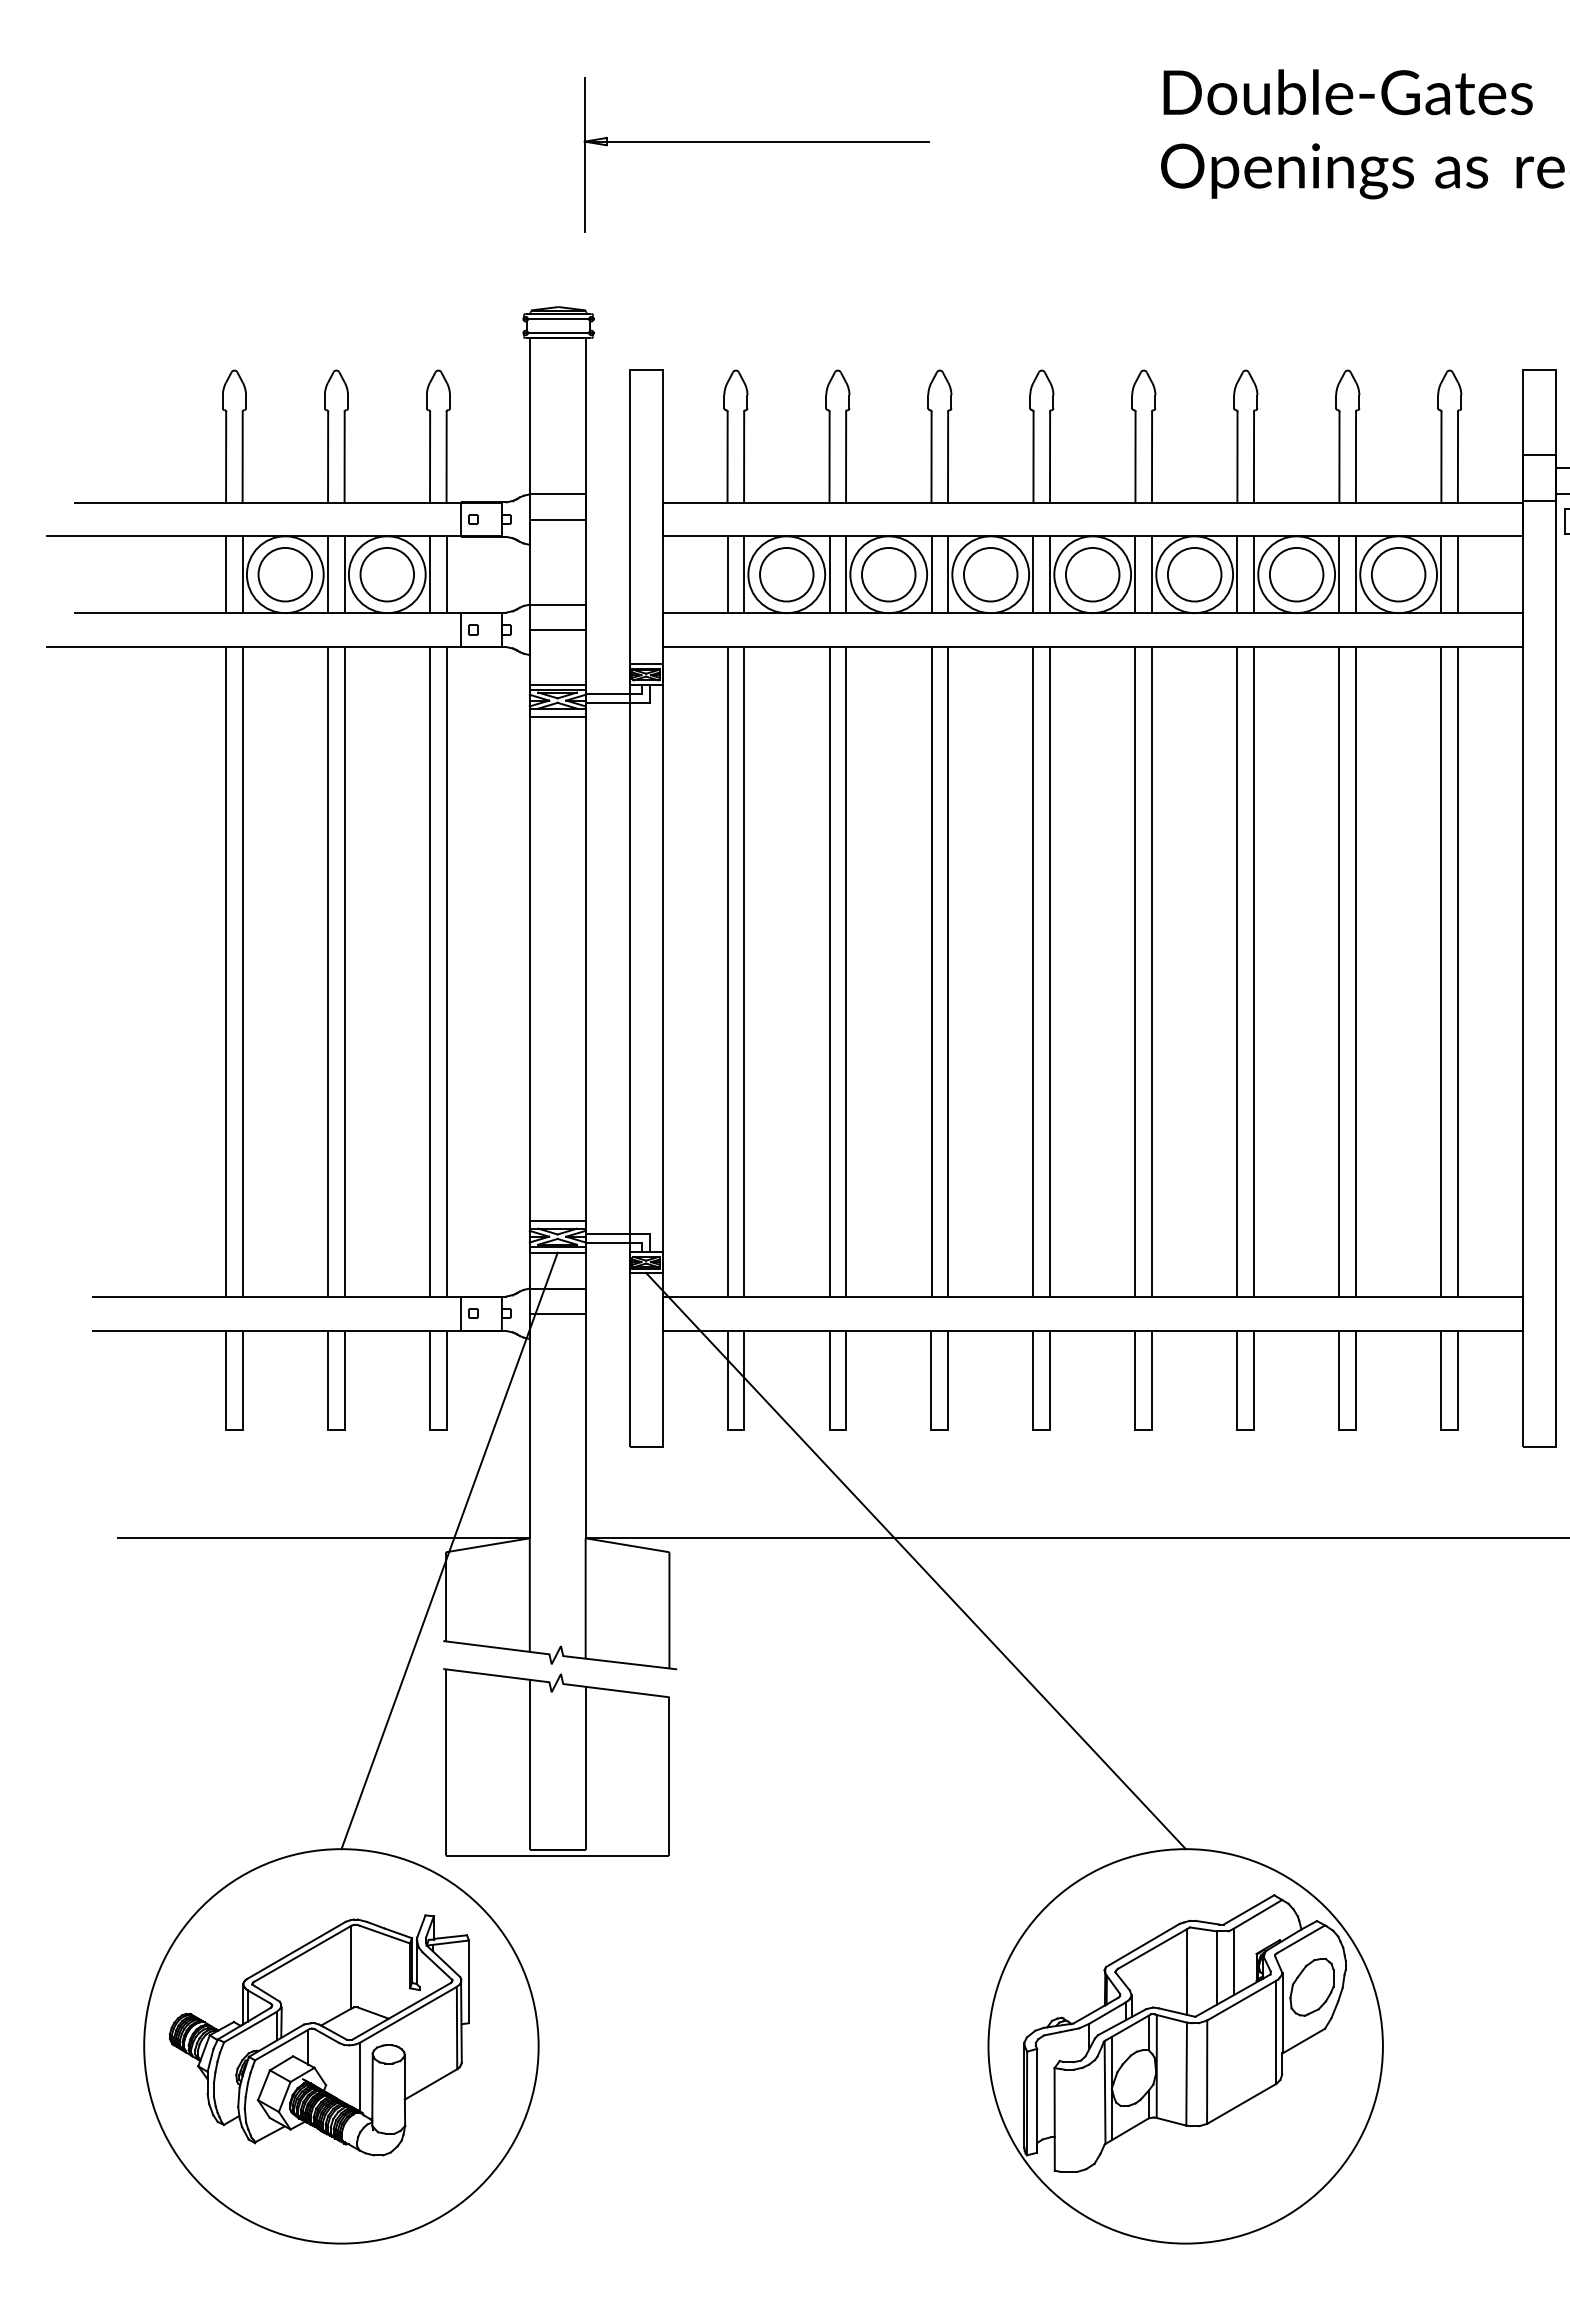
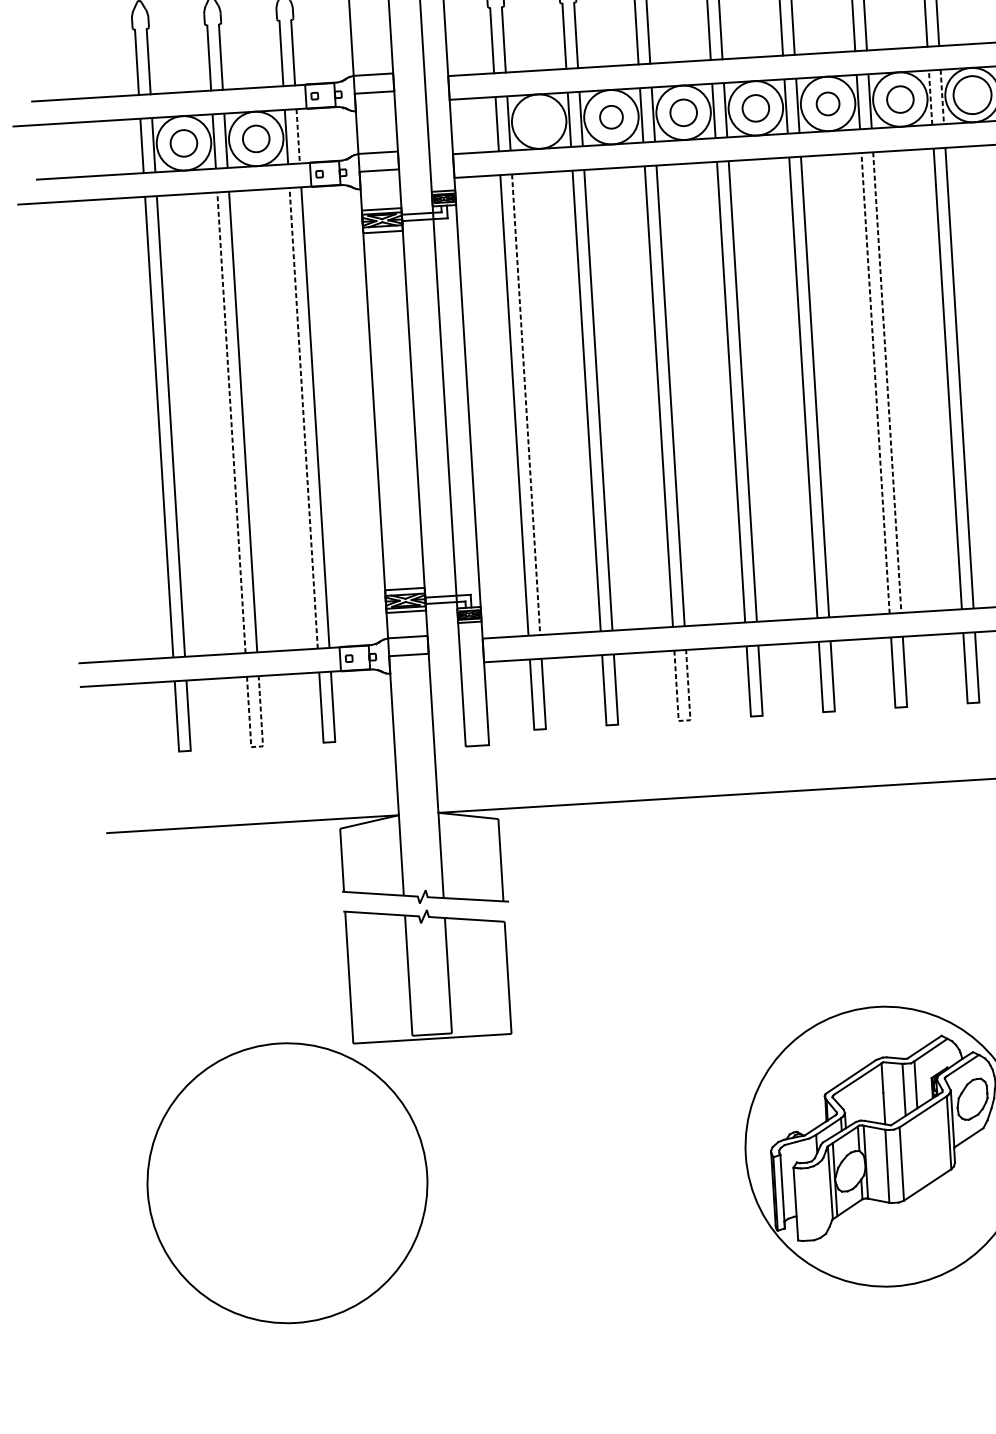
circle: (284, 574) -> (183, 143), size x0.7
circle: (387, 574) -> (256, 138), size x0.7
circle: (786, 574) -> (538, 121), removed
circle: (888, 574) -> (611, 117), size x0.6
circle: (990, 574) -> (683, 112), size x0.7
circle: (1092, 574) -> (755, 108), size x0.7
circle: (1194, 574) -> (827, 103), size x0.6
circle: (1296, 574) -> (900, 99), size x0.7
line: (1339, 574) -> (930, 97), solid -> dashed
line: (446, 575) -> (298, 136), solid -> dashed
line: (1355, 575) -> (942, 97), solid -> dashed
line: (328, 971) -> (231, 422), solid -> dashed
line: (430, 971) -> (304, 418), solid -> dashed
line: (1237, 971) -> (875, 383), solid -> dashed
line: (744, 972) -> (526, 405), solid -> dashed
line: (1253, 972) -> (886, 383), solid -> dashed
line: (336, 1429) -> (257, 746), solid -> dashed
line: (940, 1429) -> (685, 720), solid -> dashed
line: (449, 1550) -> (342, 827), removed
line: (915, 1561) -> (673, 814), removed
part: (318, 2035) -> (270, 1176), removed

